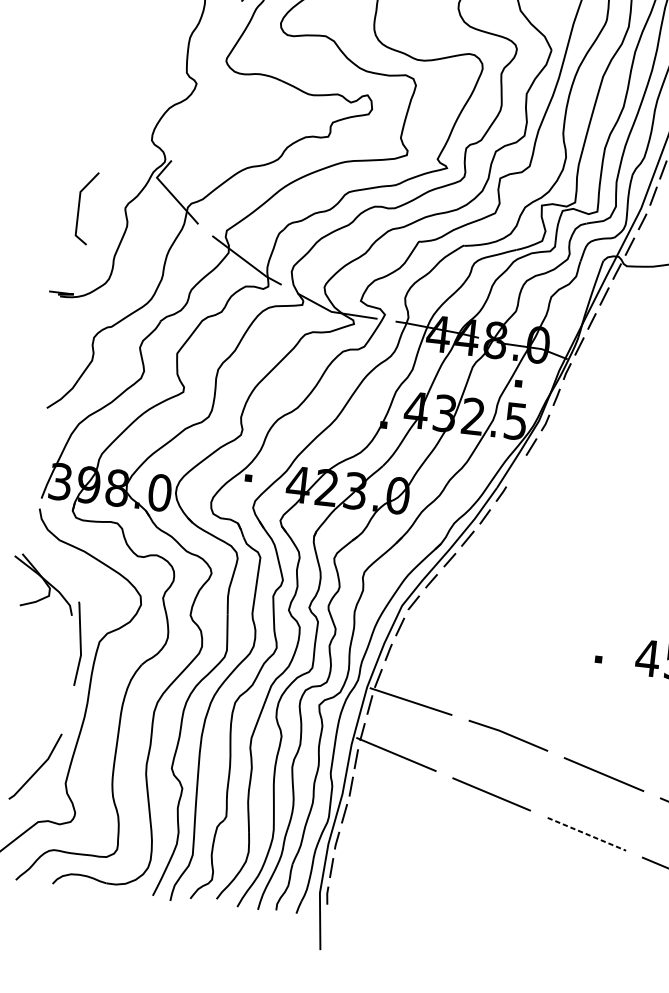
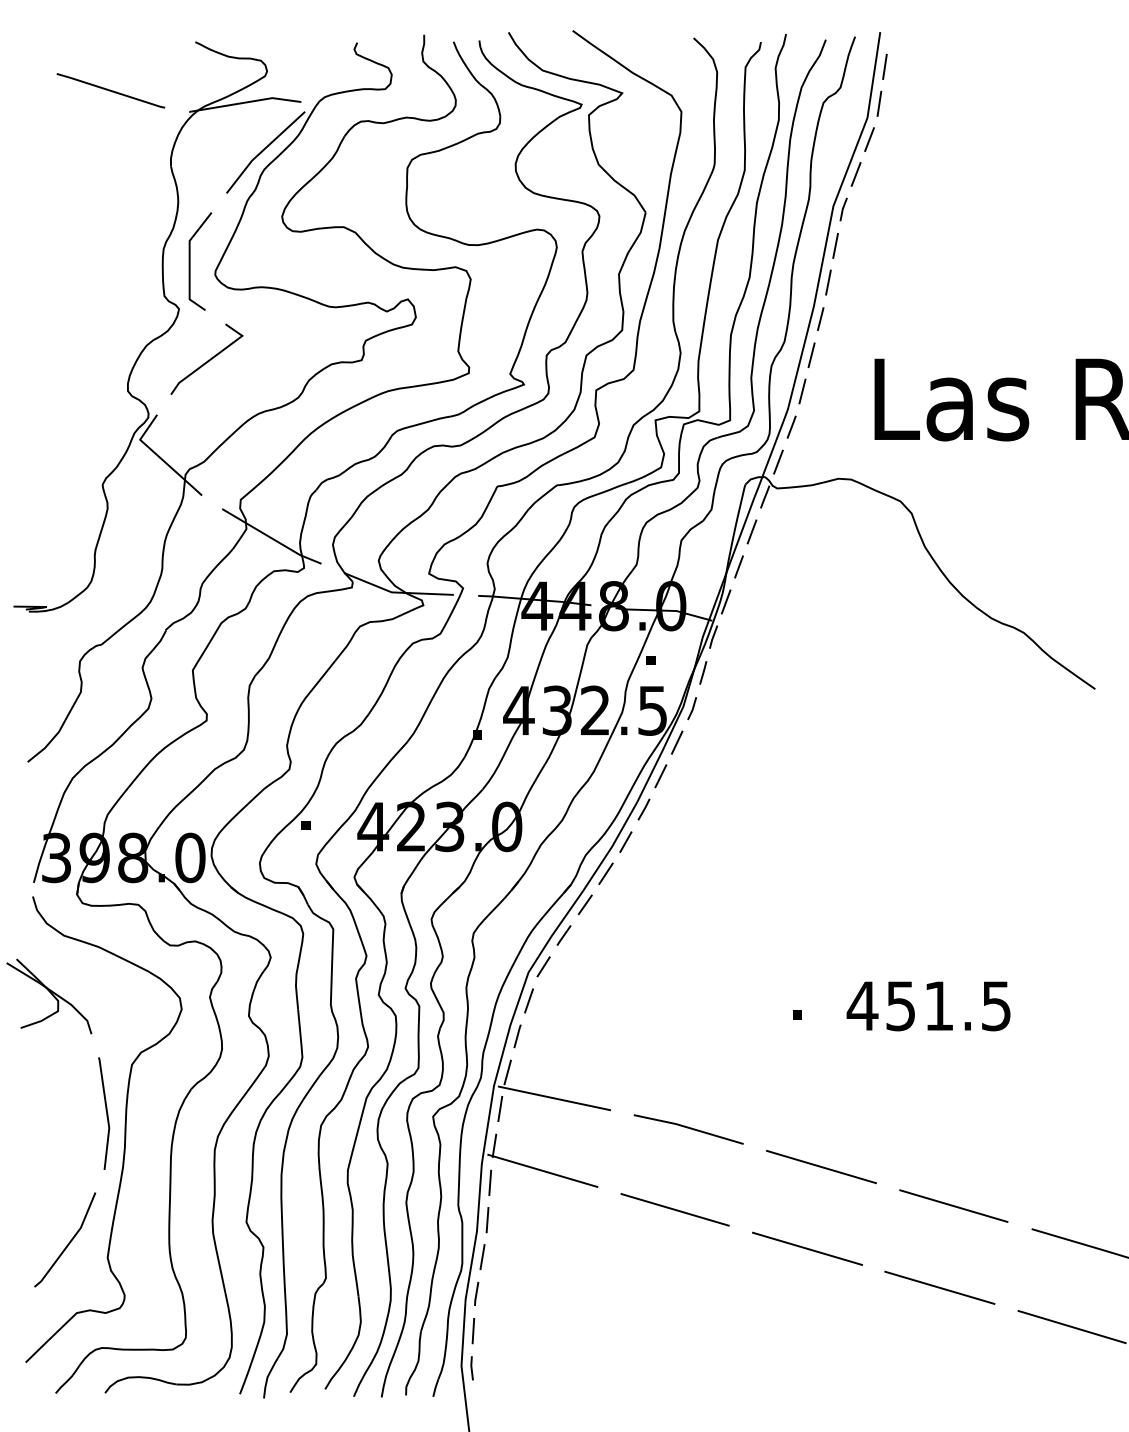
line: (214, 123) -> (208, 359), added
line: (79, 207) -> (190, 261), moved
line: (516, 470) -> (660, 776), added
line: (80, 644) -> (106, 1113), moved
line: (586, 834) -> (807, 1248), dashed -> solid

